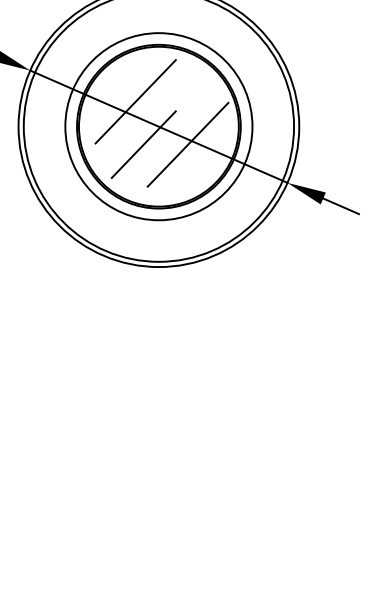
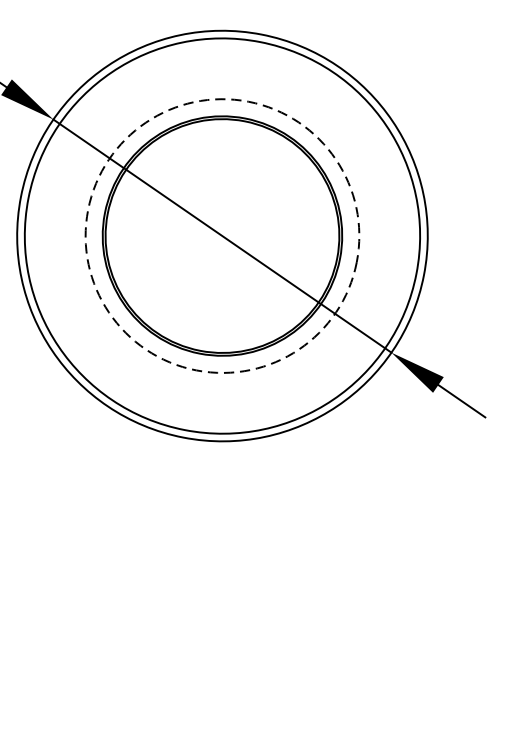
line: (135, 101) -> (195, 193), removed
circle: (158, 126) -> (221, 235), solid -> dashed
line: (143, 144) -> (195, 257), removed
line: (187, 144) -> (258, 269), removed

